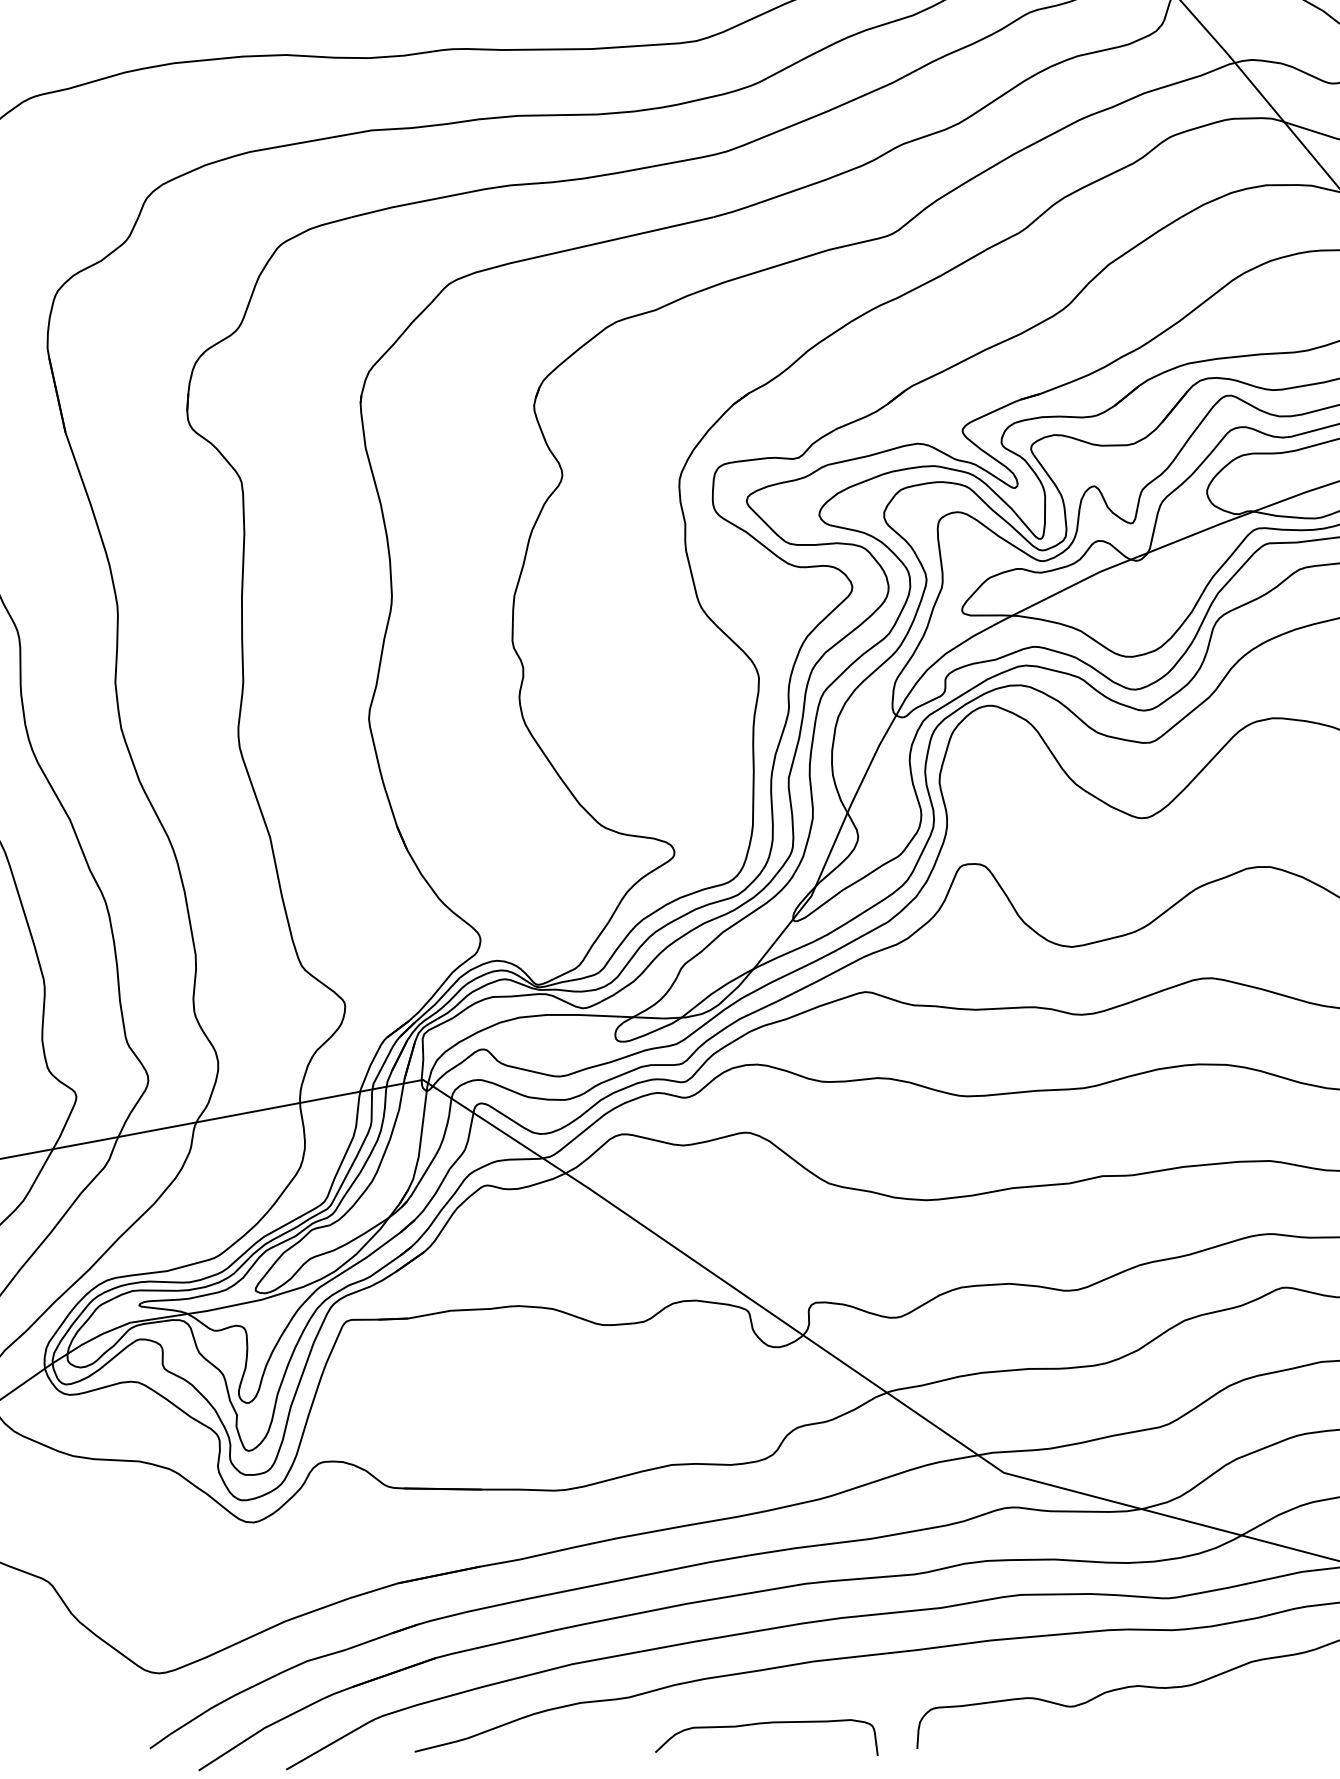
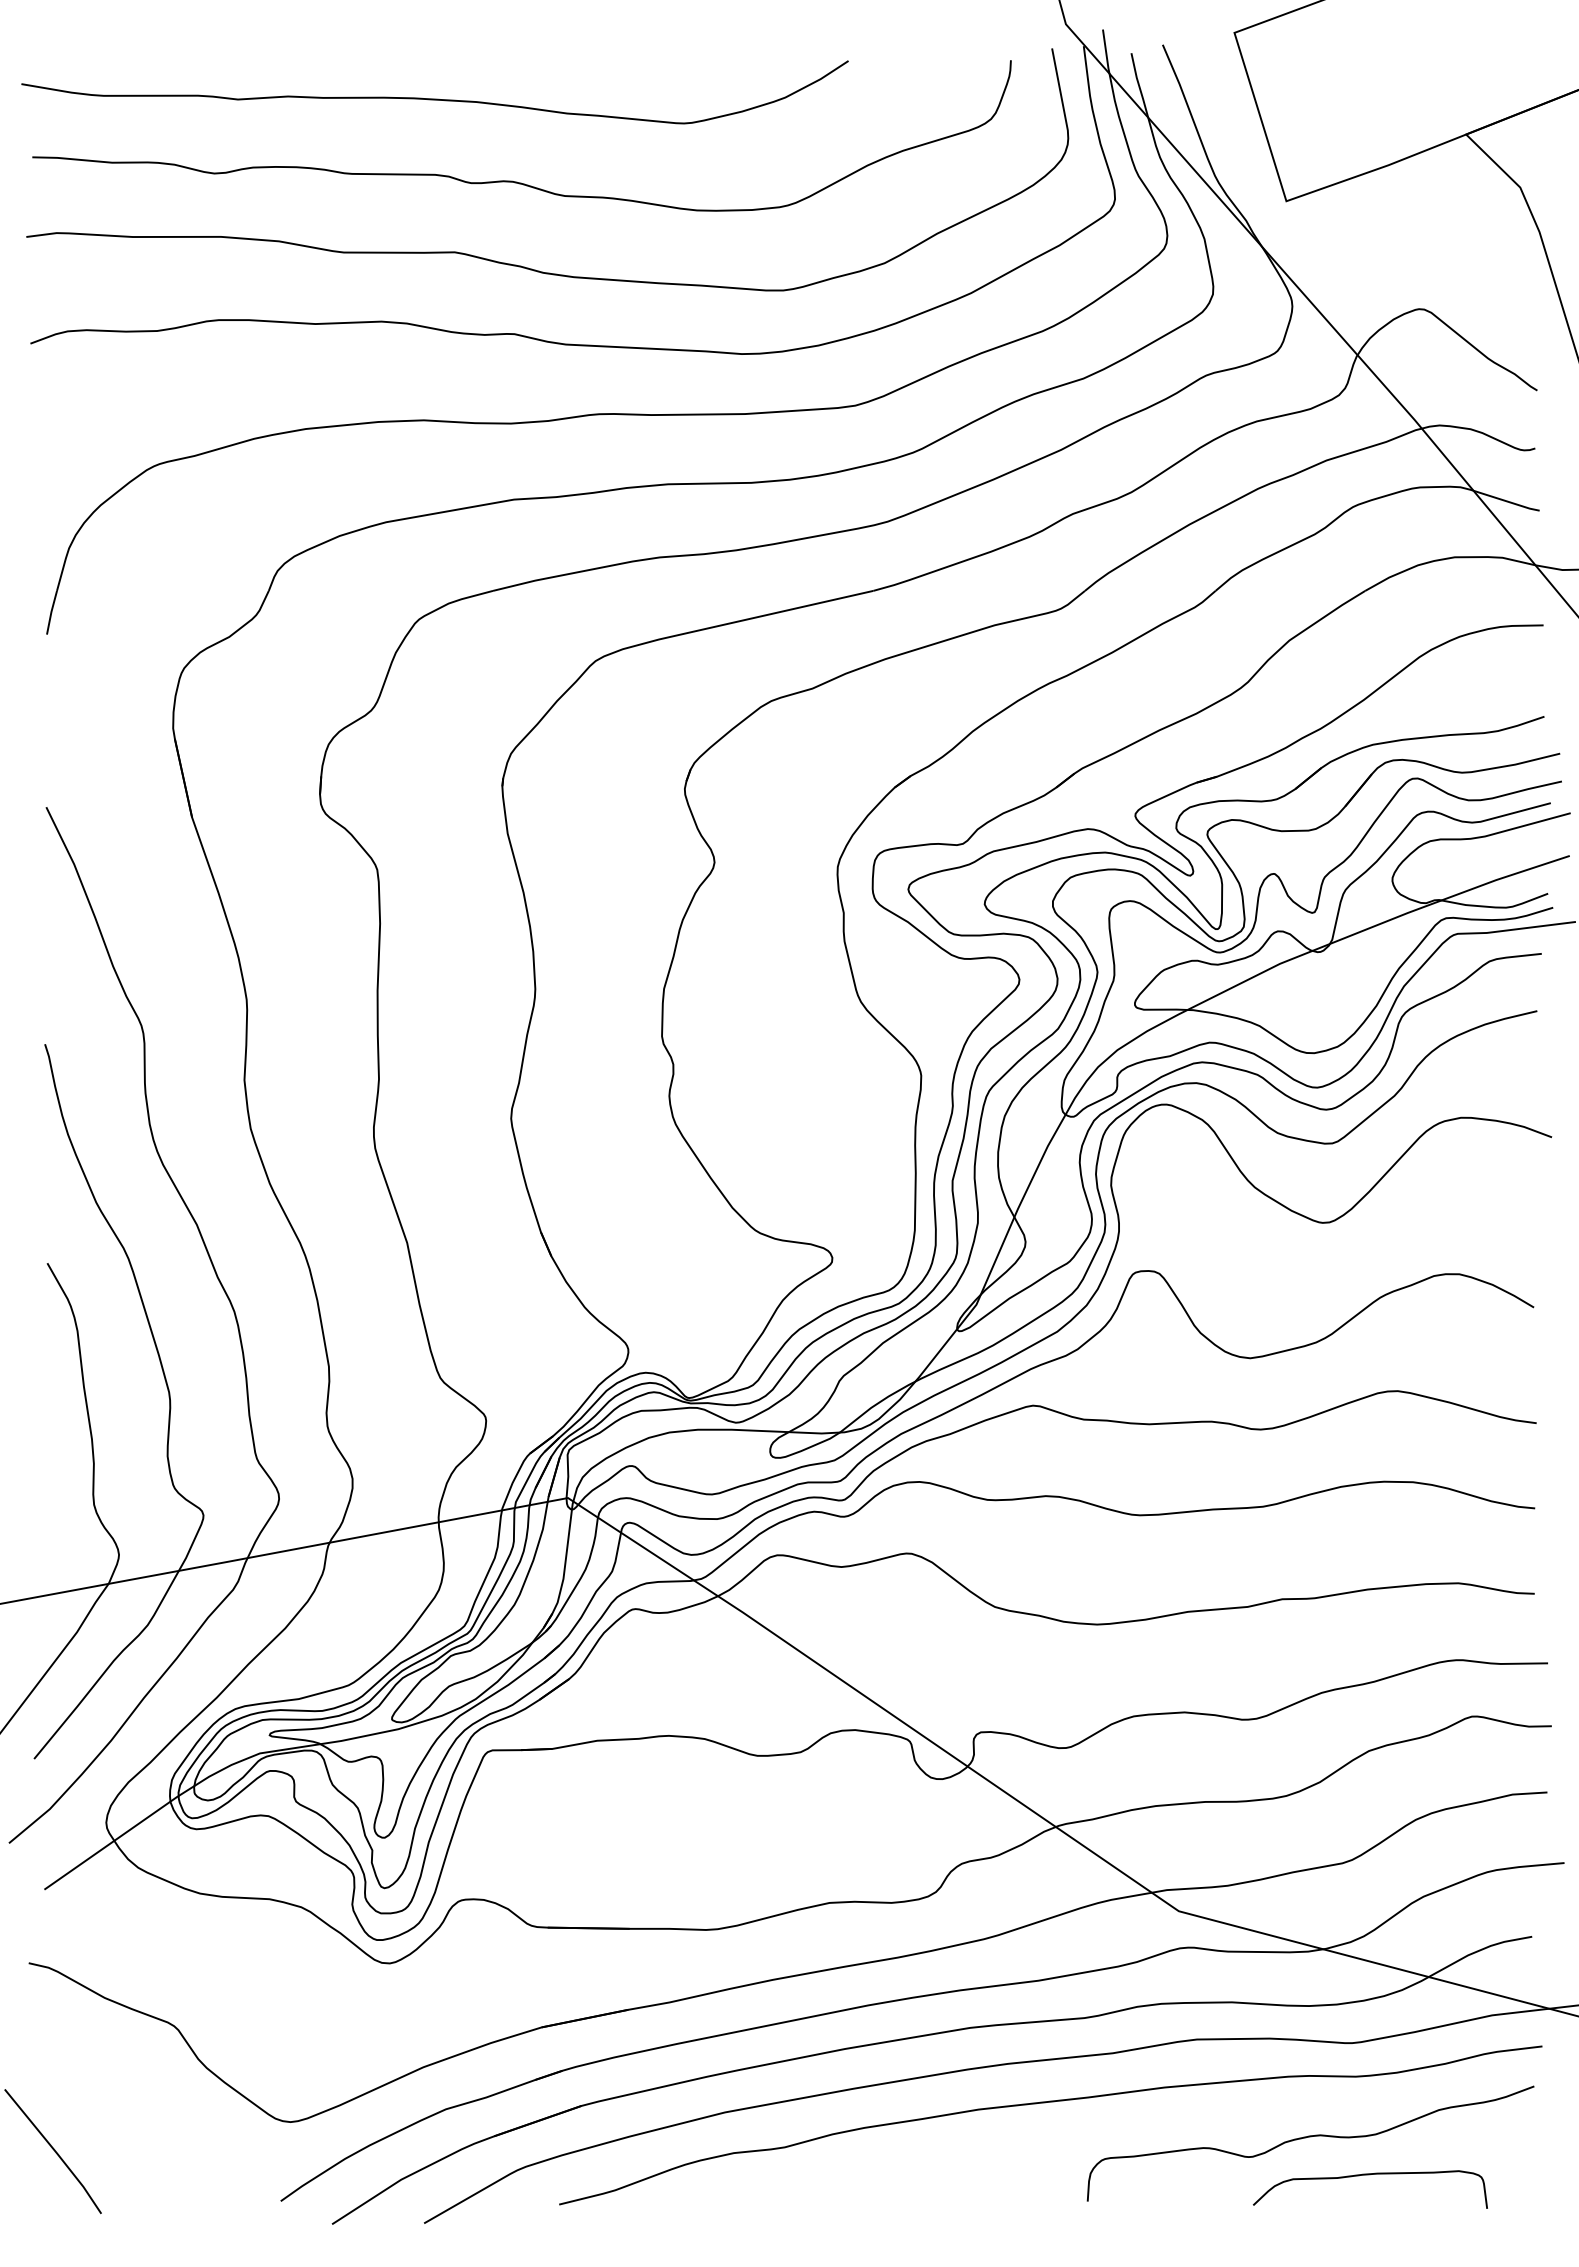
curve: (766, 1724) -> (1370, 2175), moved

